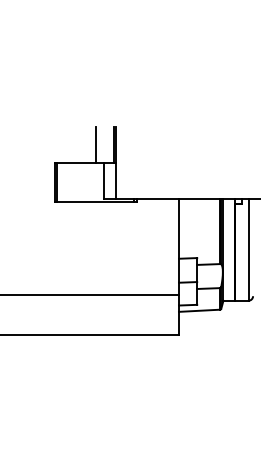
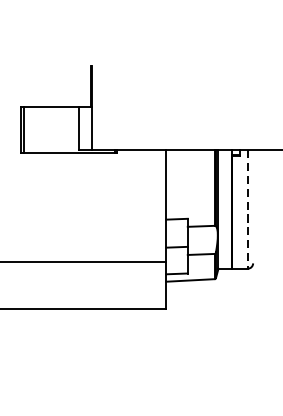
line: (95, 144) -> (68, 86), removed
line: (248, 250) -> (247, 209), solid -> dashed

